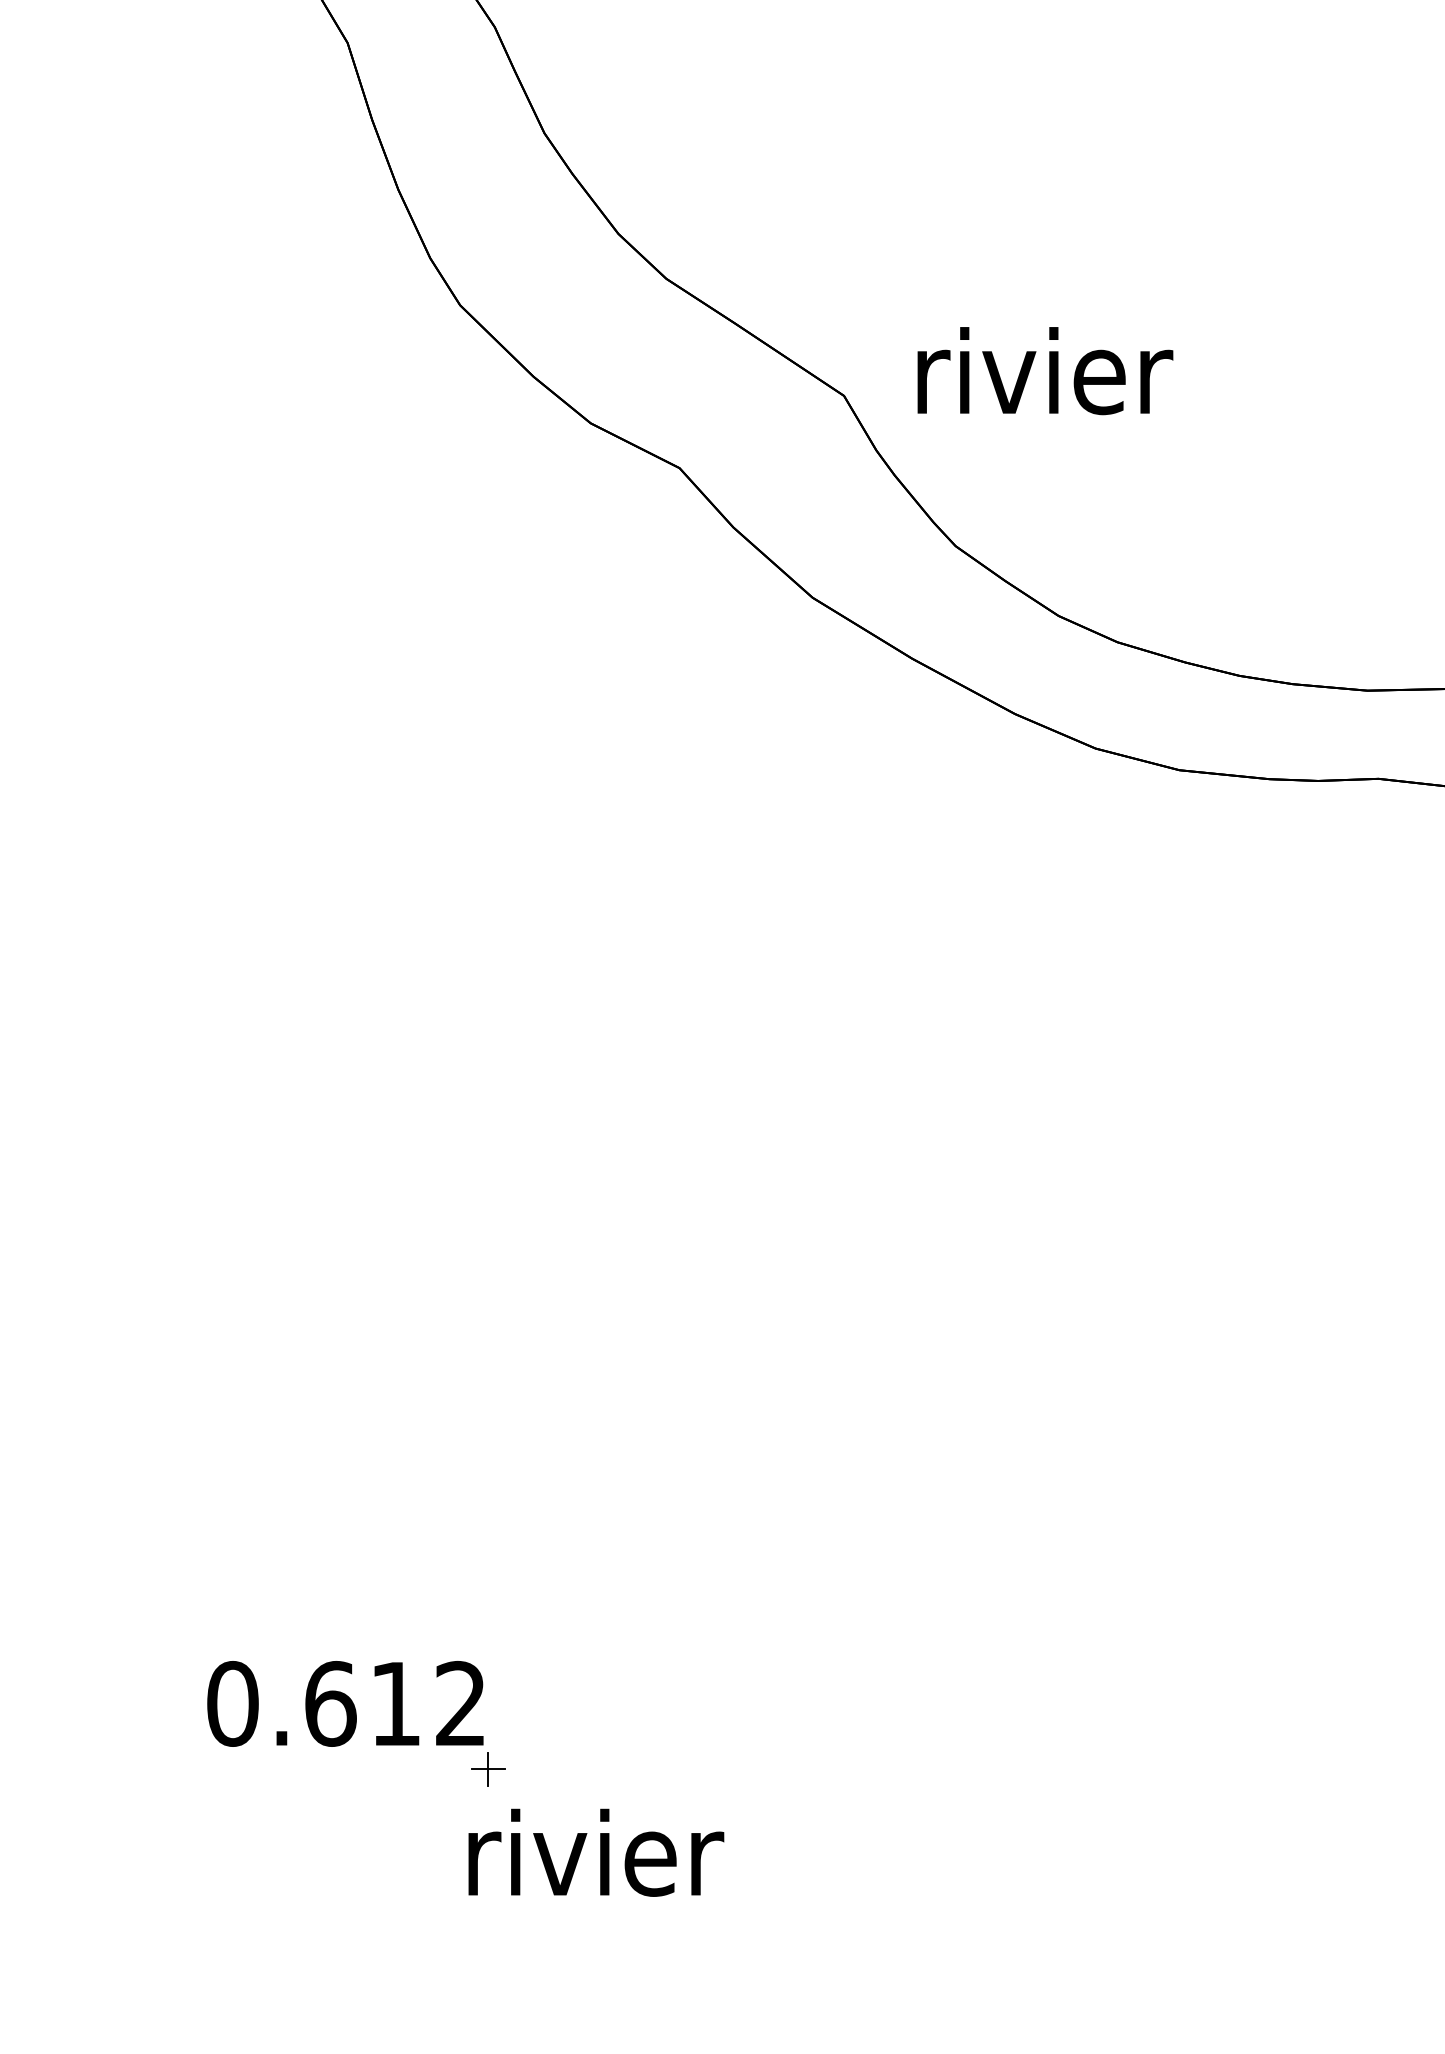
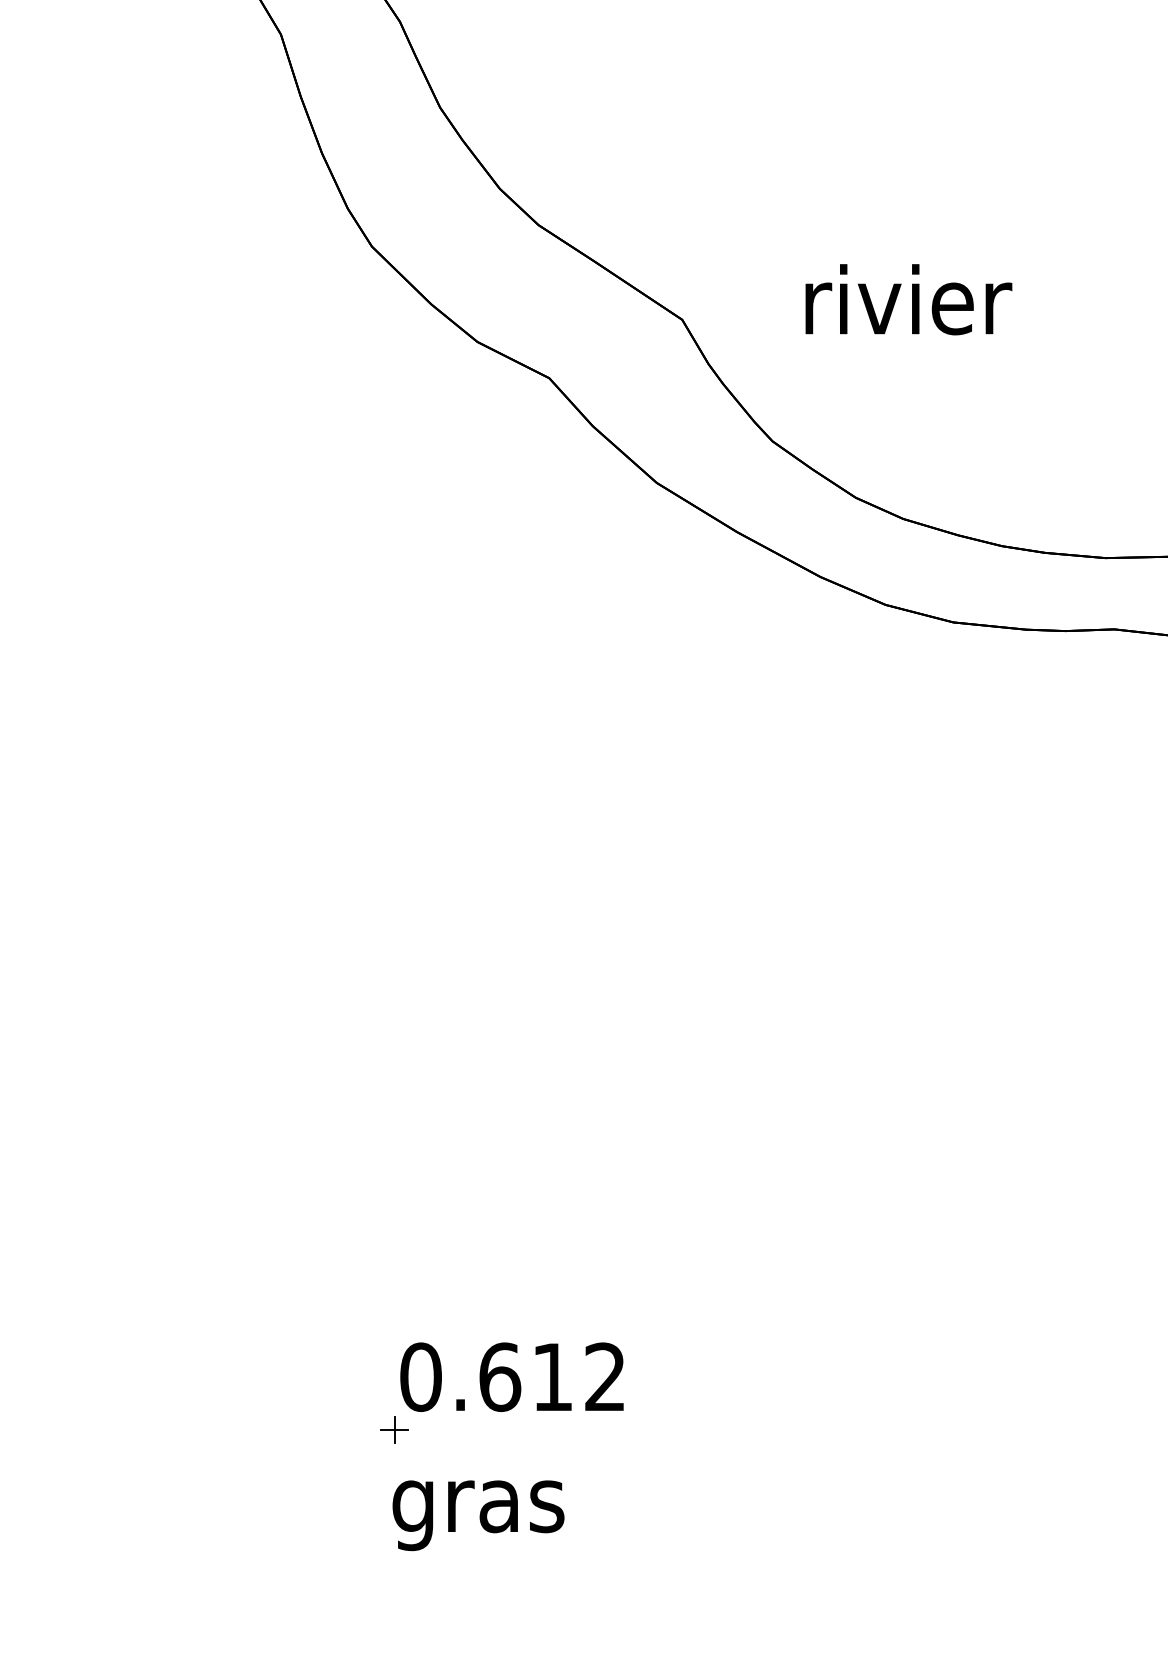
text: (1045, 371) -> (908, 300), moved
text: (345, 1703) -> (512, 1376), moved
text: (596, 1863) -> (482, 1506), rivier -> gras

